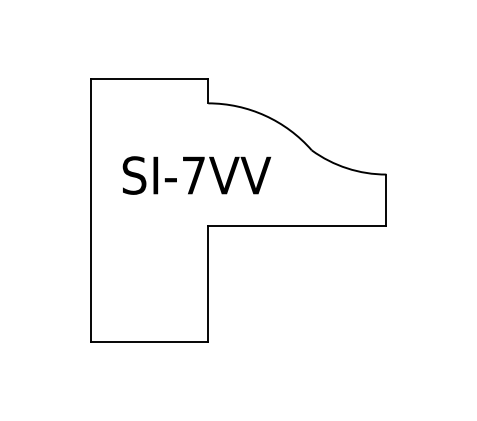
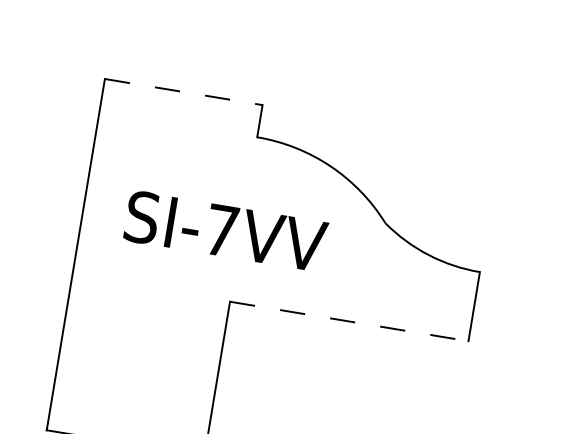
line: (149, 79) -> (183, 92), solid -> dashed
line: (297, 226) -> (349, 321), solid -> dashed

